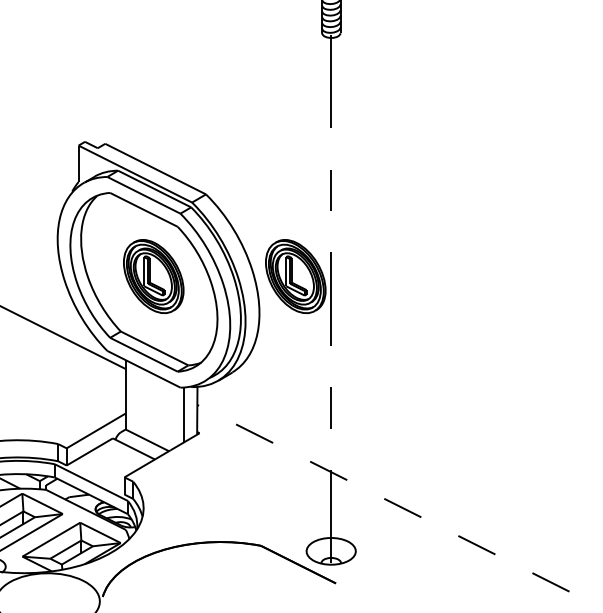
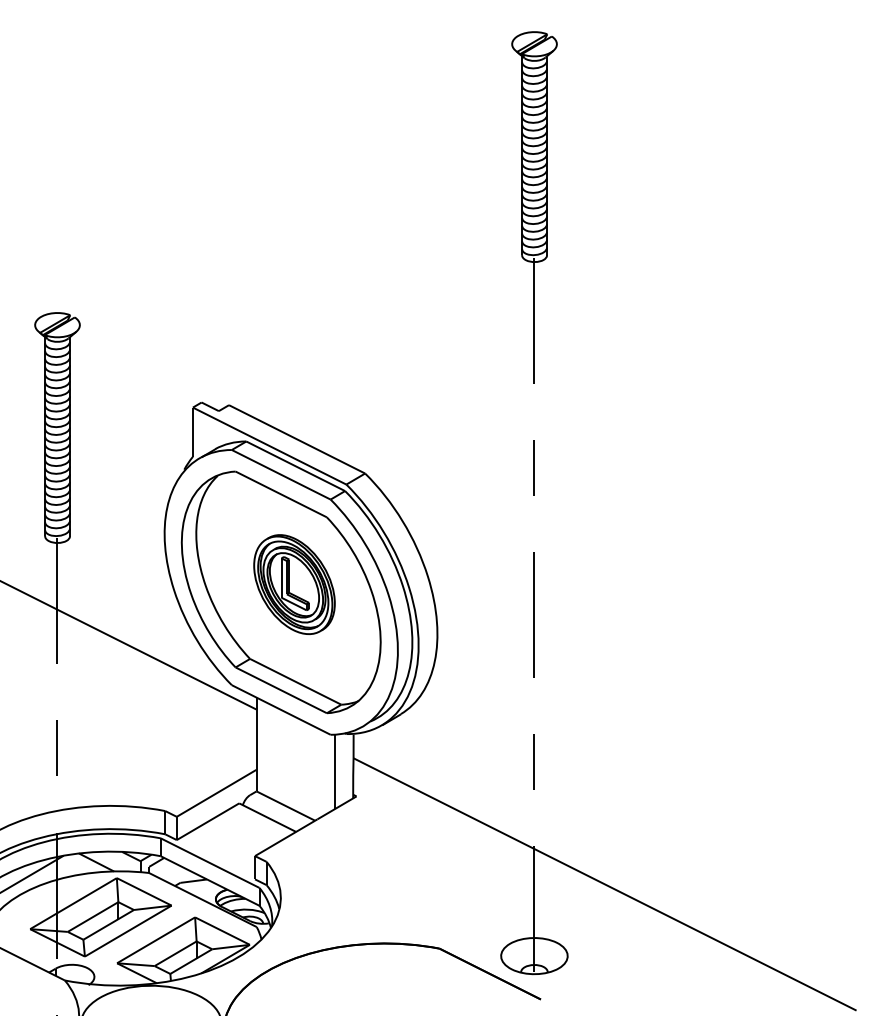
part: (295, 276) -> (486, 584), removed
line: (383, 498) -> (604, 884), dashed -> solid

